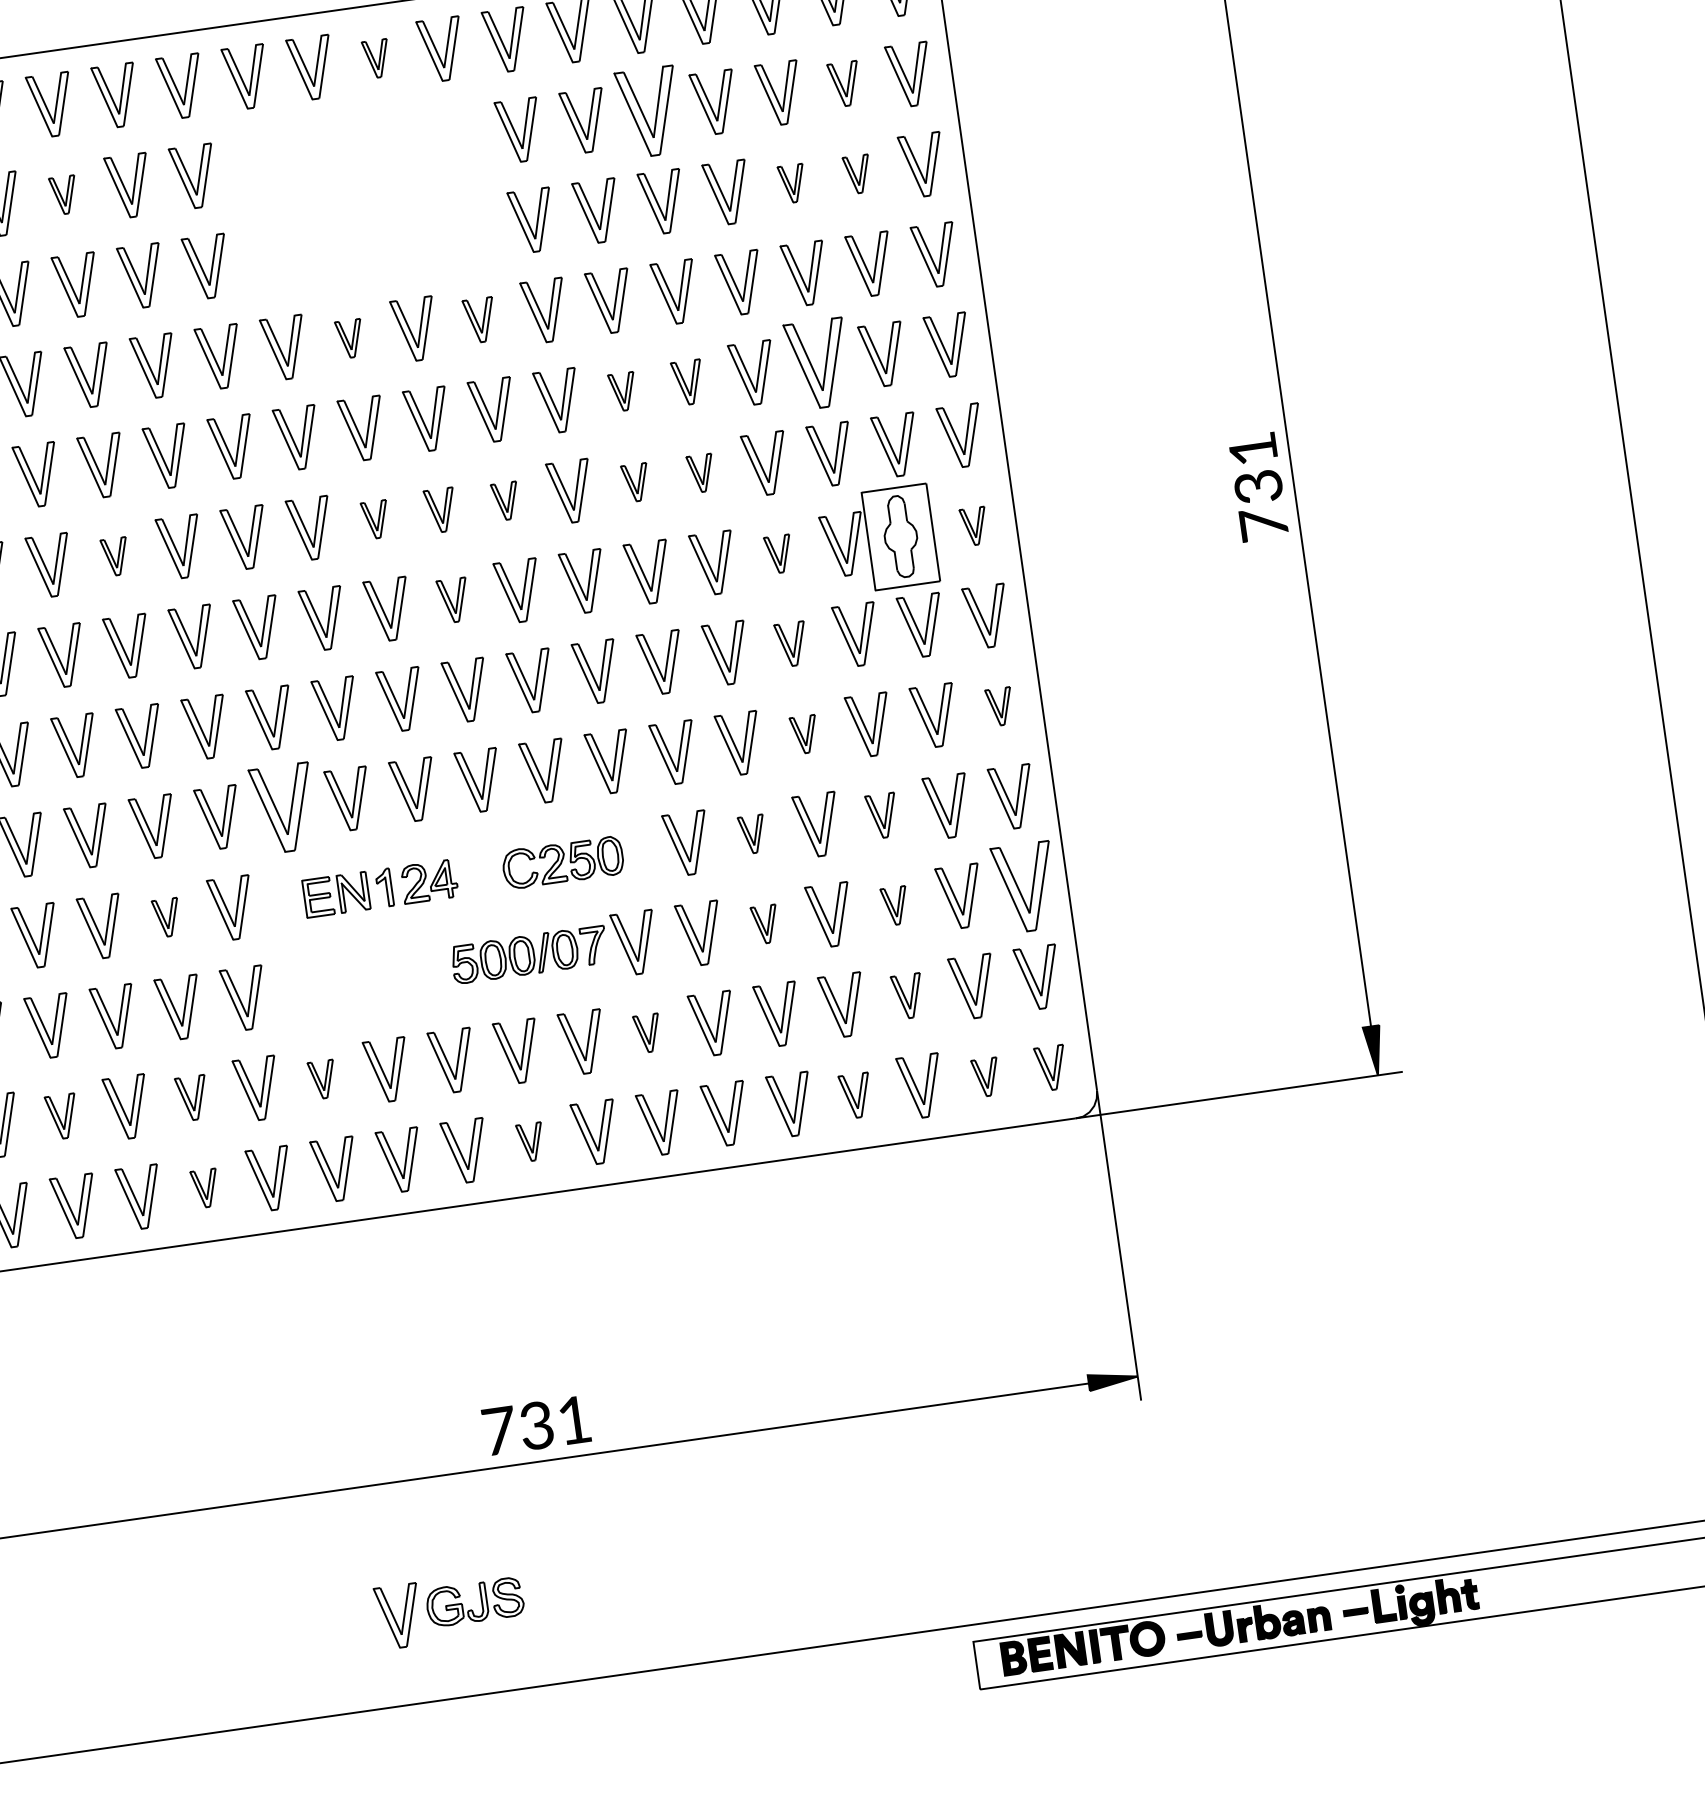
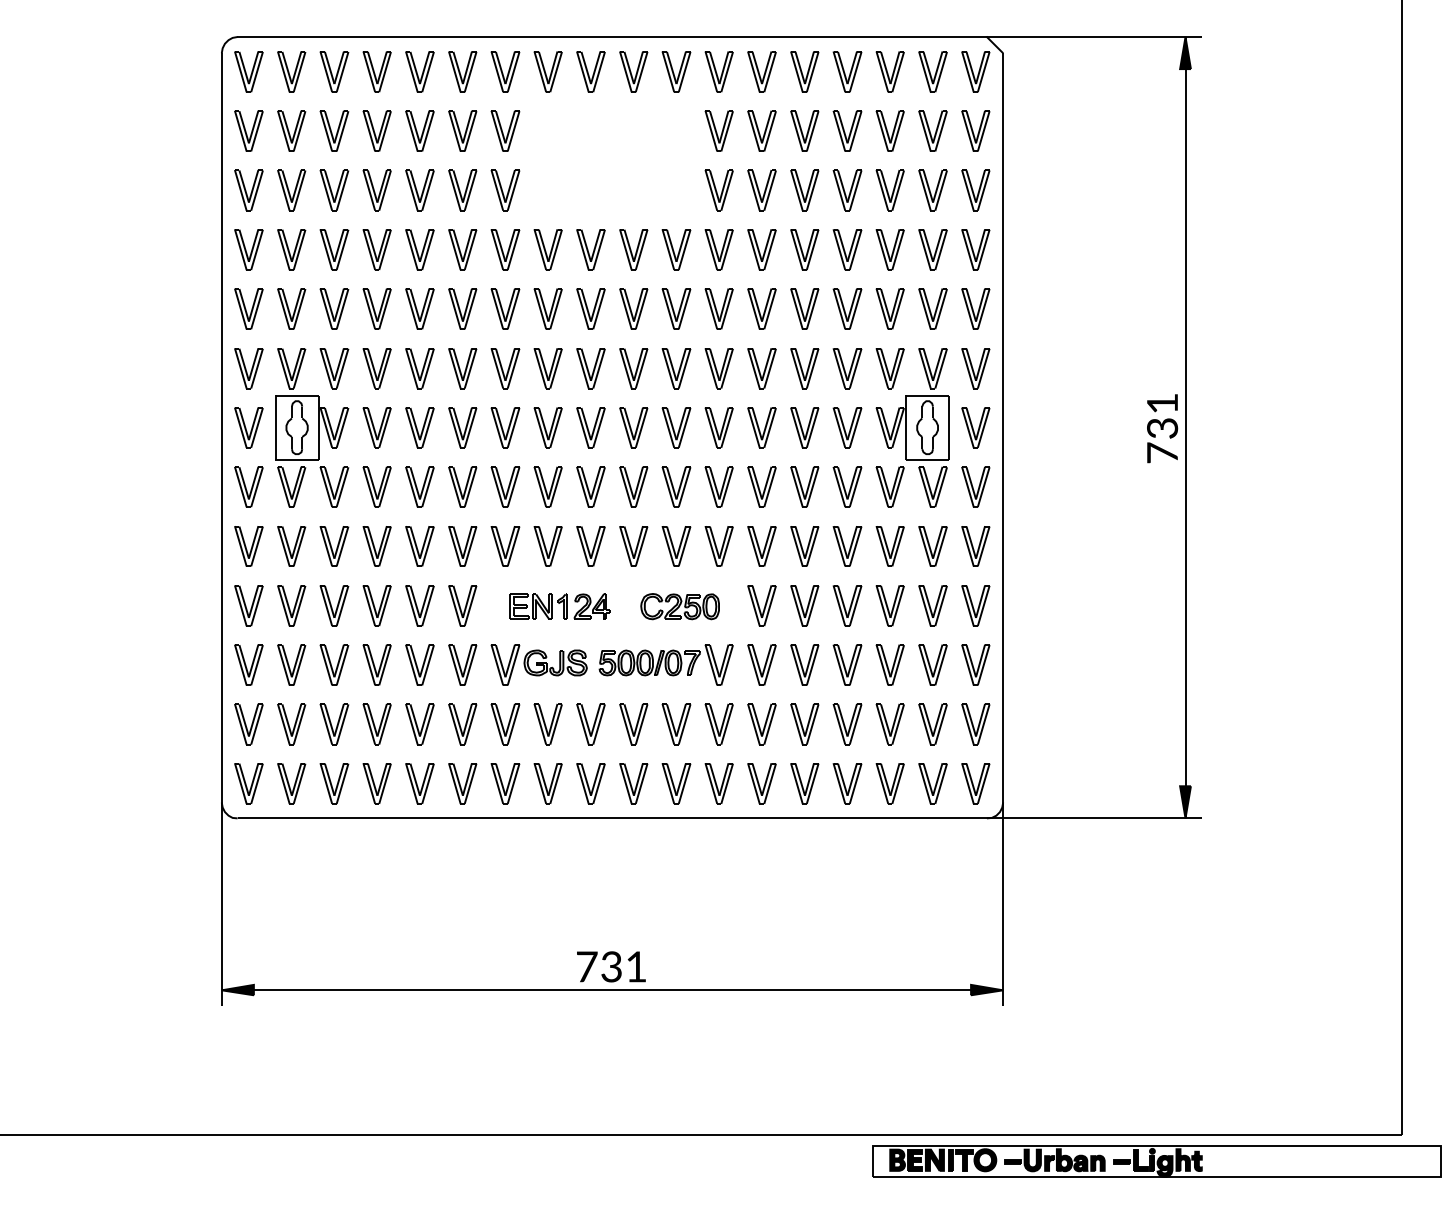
part: (376, 58) -> (633, 71), size x1.67
part: (843, 83) -> (932, 130), size x1.43
part: (649, 111) -> (804, 130), size x0.71
part: (856, 174) -> (932, 190), size x1.67
part: (791, 183) -> (889, 190), size x1.67
part: (63, 194) -> (419, 130), size x1.67
part: (480, 319) -> (676, 249), size x1.43
part: (349, 338) -> (590, 249), size x1.67
part: (817, 363) -> (889, 308), size x0.71
part: (687, 381) -> (804, 308), size x1.43
part: (622, 391) -> (761, 308), size x1.67
part: (700, 473) -> (804, 368), size x1.67
part: (635, 482) -> (761, 368), size x1.67
part: (505, 500) -> (676, 368), size x1.67
part: (440, 510) -> (633, 368), size x1.43
part: (375, 519) -> (590, 368), size x1.67
part: (973, 525) -> (975, 427), size x1.67
part: (778, 553) -> (847, 427), size x1.67
part: (114, 556) -> (419, 368), size x1.67
part: (453, 600) -> (633, 427), size x1.43
part: (791, 643) -> (847, 486), size x1.43
part: (999, 707) -> (975, 546), size x1.67
part: (804, 734) -> (847, 546), size x1.67
part: (284, 808) -> (505, 546), size x0.71
part: (881, 815) -> (889, 605), size x1.43
part: (752, 833) -> (804, 605), size x1.67
part: (1025, 886) -> (975, 664), size x0.71
part: (894, 905) -> (889, 664), size x1.67
part: (166, 917) -> (419, 605), size x1.67
part: (764, 923) -> (804, 664), size x1.67
part: (907, 996) -> (889, 724), size x1.43
part: (646, 1033) -> (718, 724), size x1.67
part: (1050, 1067) -> (975, 783), size x1.43
part: (985, 1077) -> (932, 783), size x1.67
part: (322, 1079) -> (505, 724), size x1.67
part: (856, 1095) -> (847, 783), size x1.43
part: (191, 1098) -> (419, 724), size x1.43
part: (62, 1116) -> (334, 724), size x1.43
part: (530, 1141) -> (633, 783), size x1.67
part: (204, 1188) -> (419, 783), size x1.67
part: (449, 1608) -> (538, 664), moved

